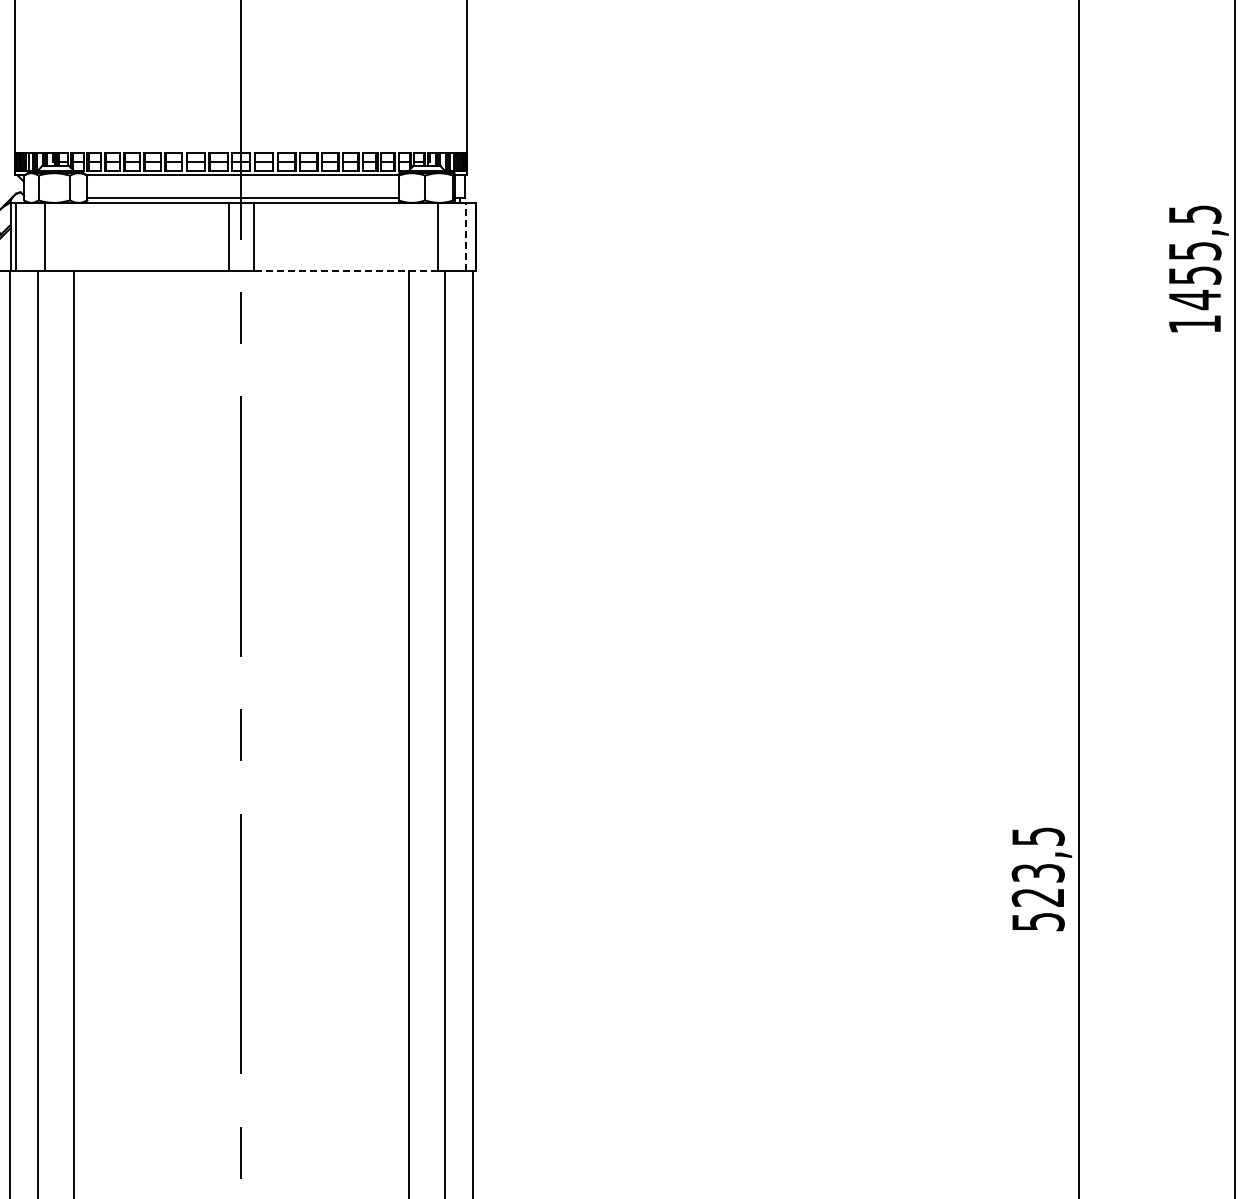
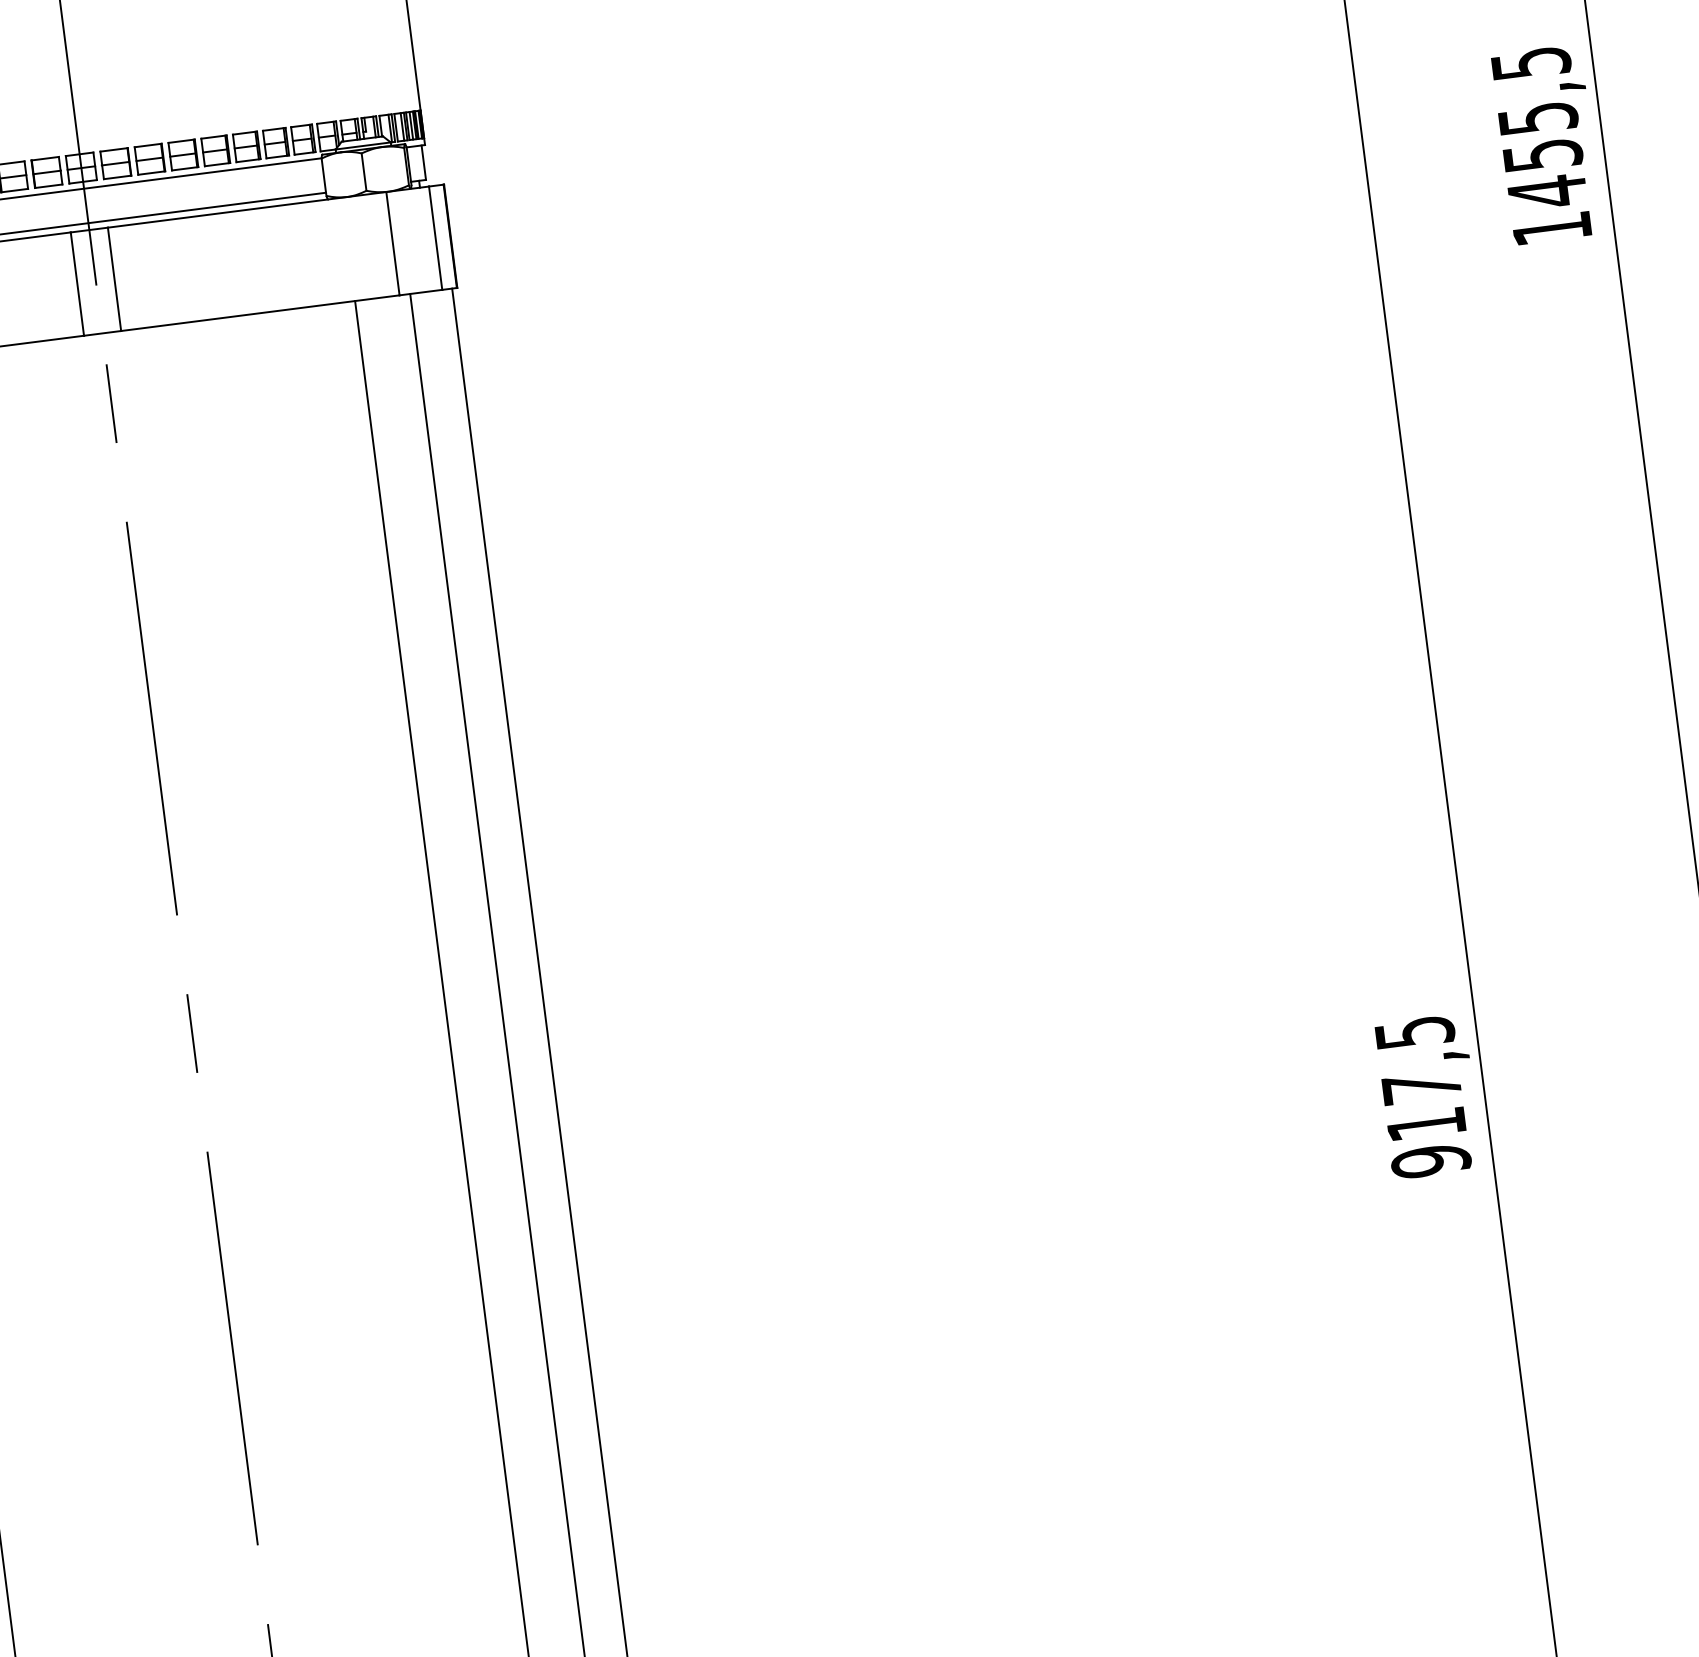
line: (466, 236) -> (435, 237), dashed -> solid
line: (345, 271) -> (259, 313), dashed -> solid
text: (1037, 897) -> (1425, 1124), 523,5 -> 917,5

